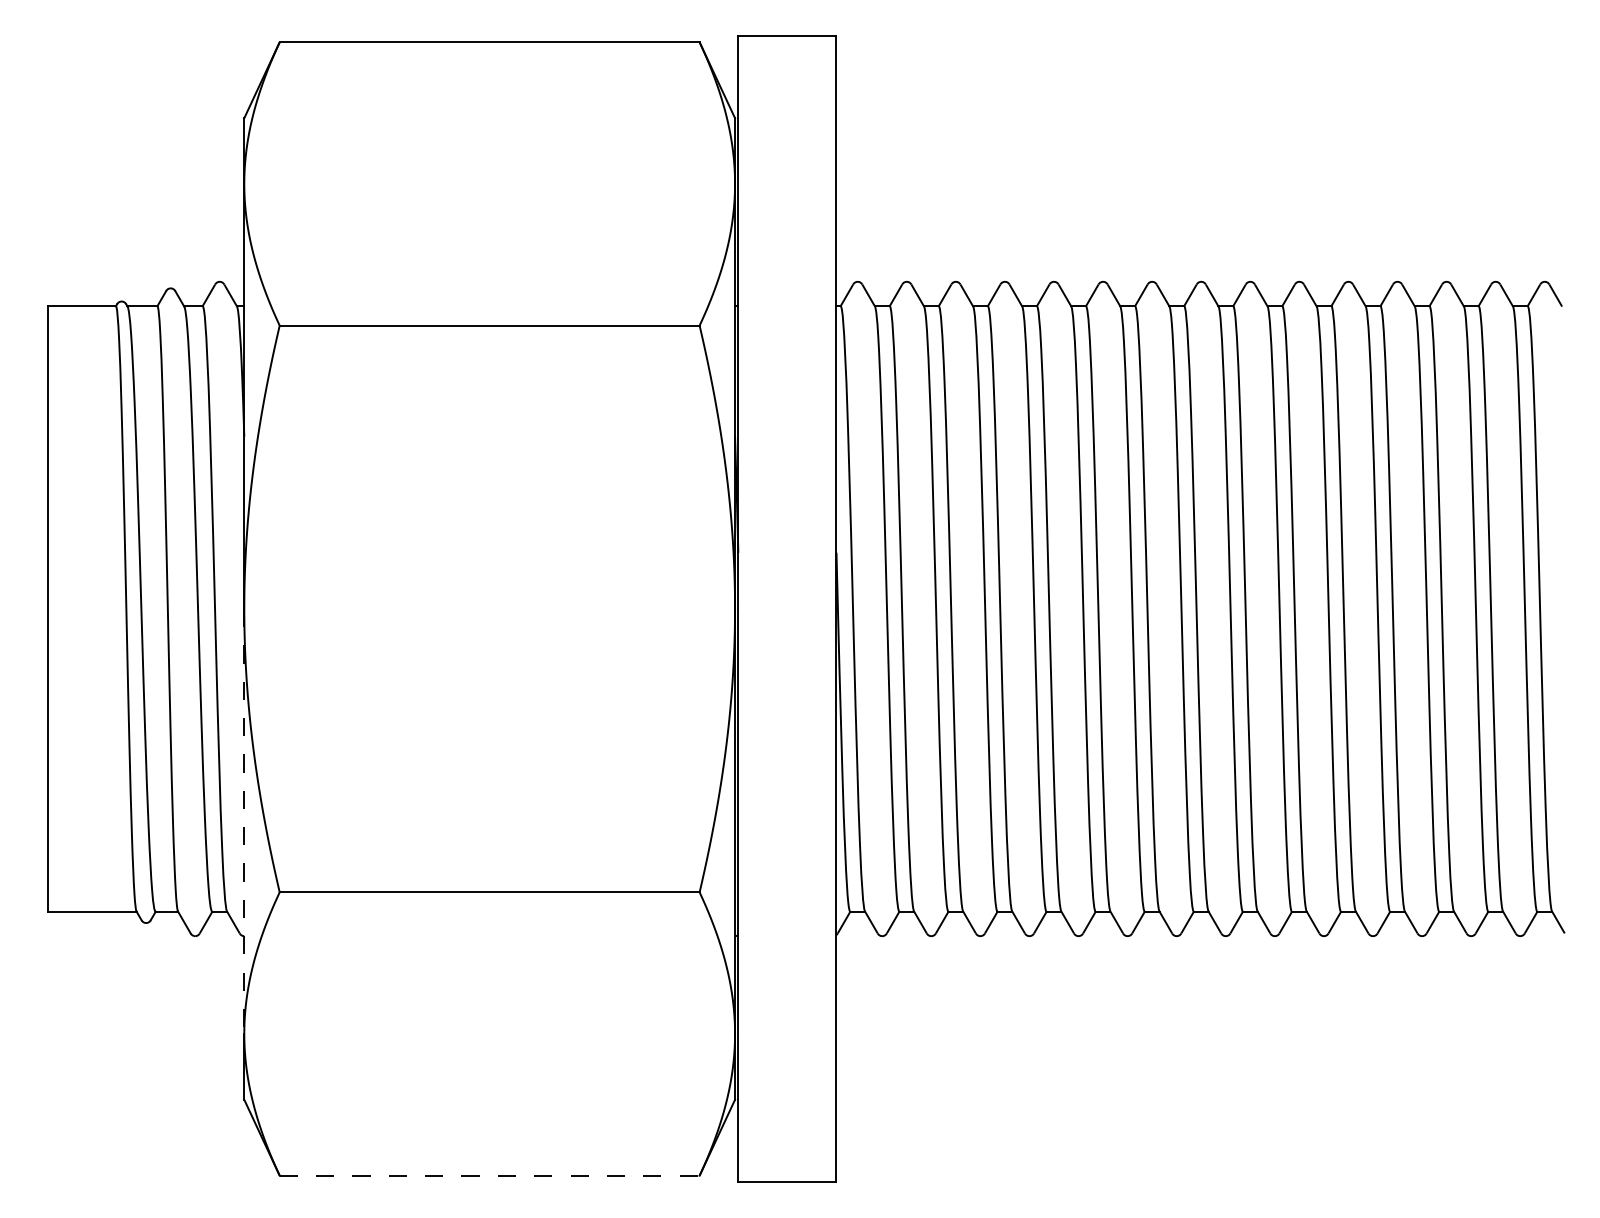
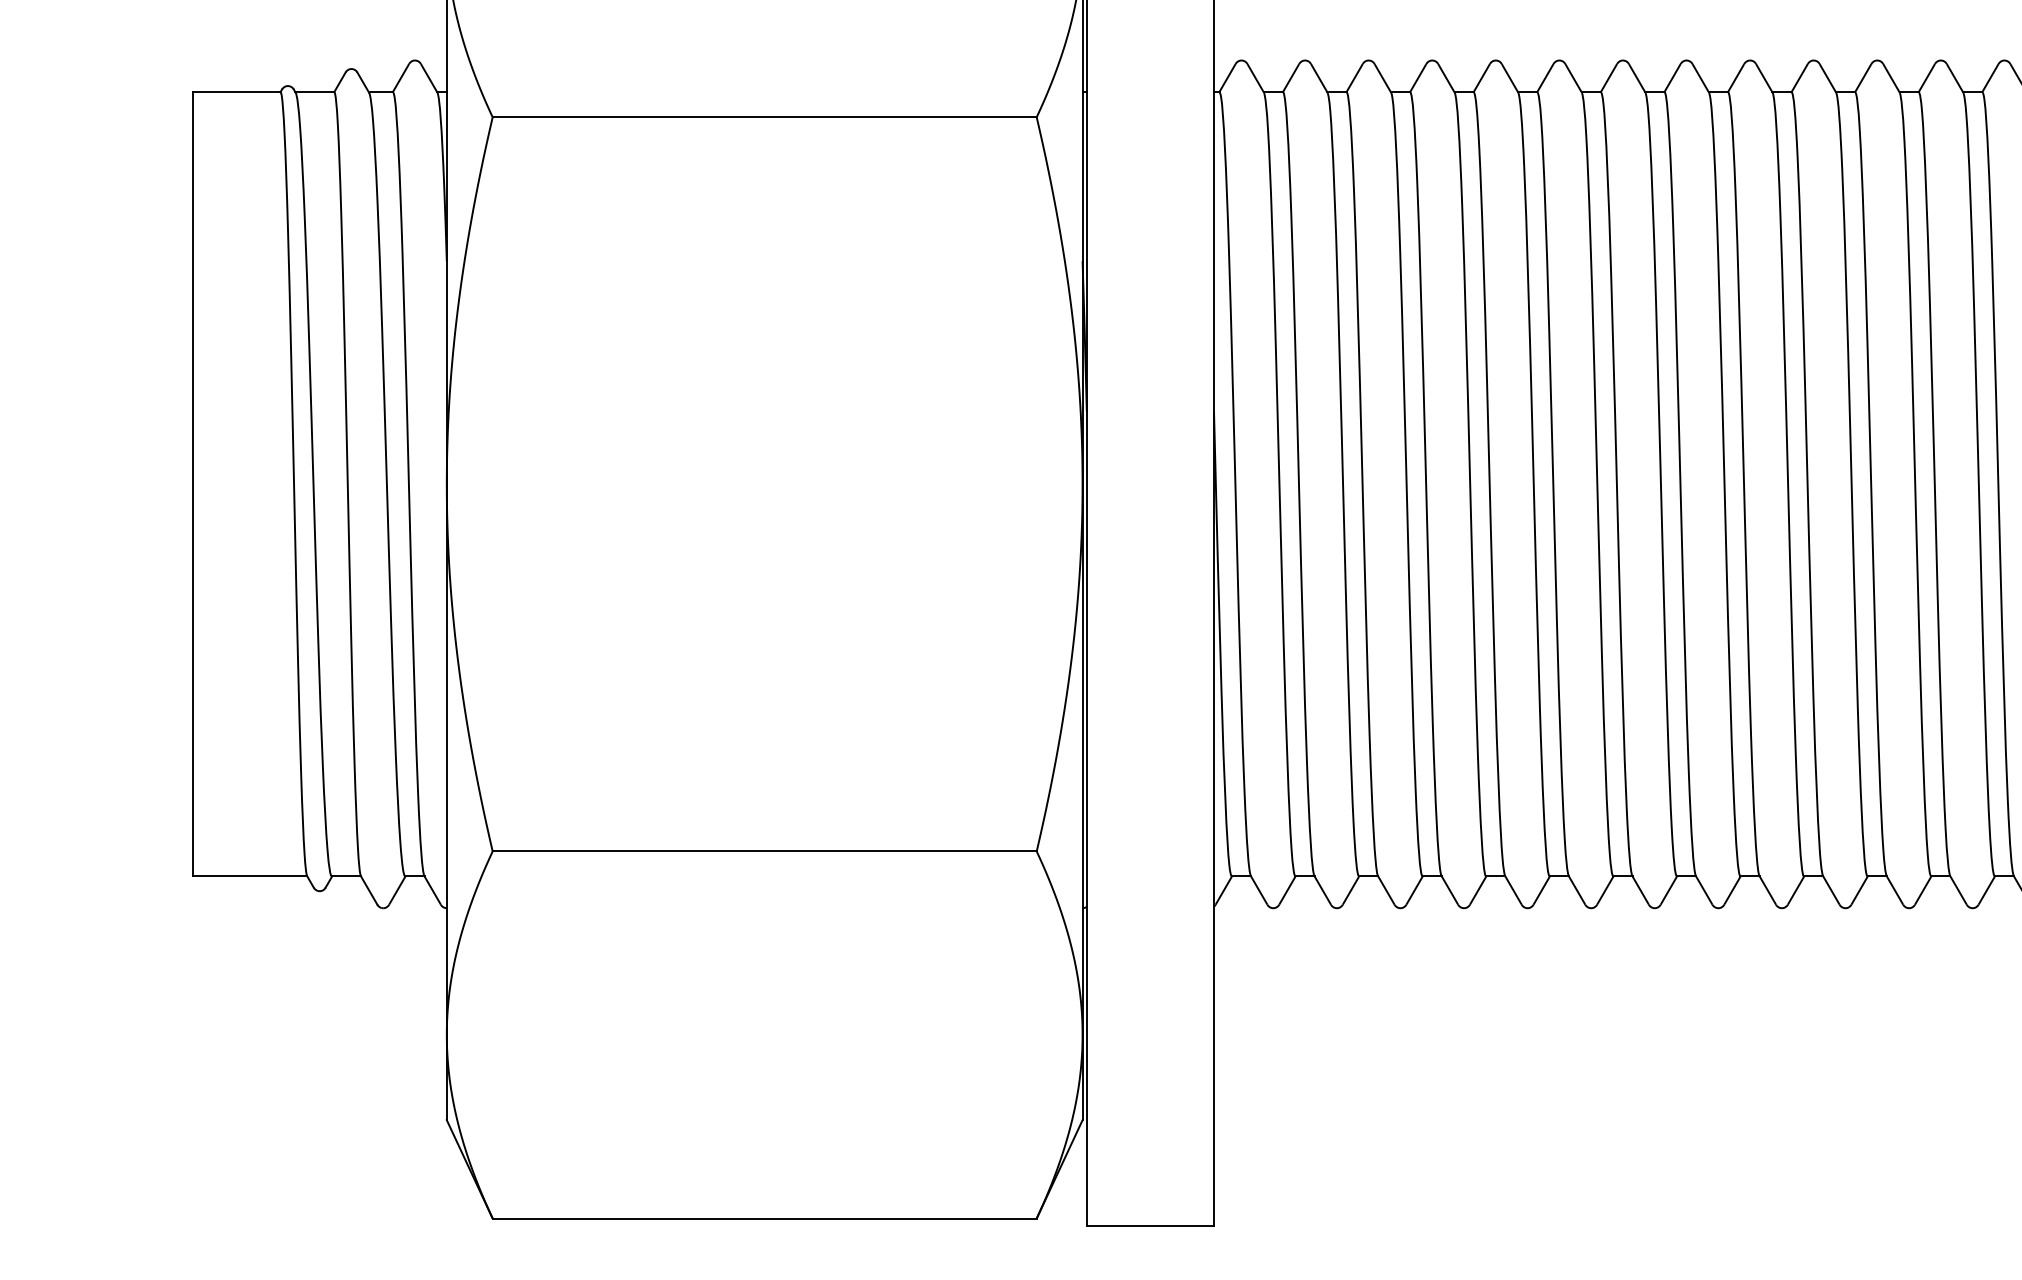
line: (244, 822) -> (447, 760), dashed -> solid
line: (489, 1175) -> (764, 1218), dashed -> solid

